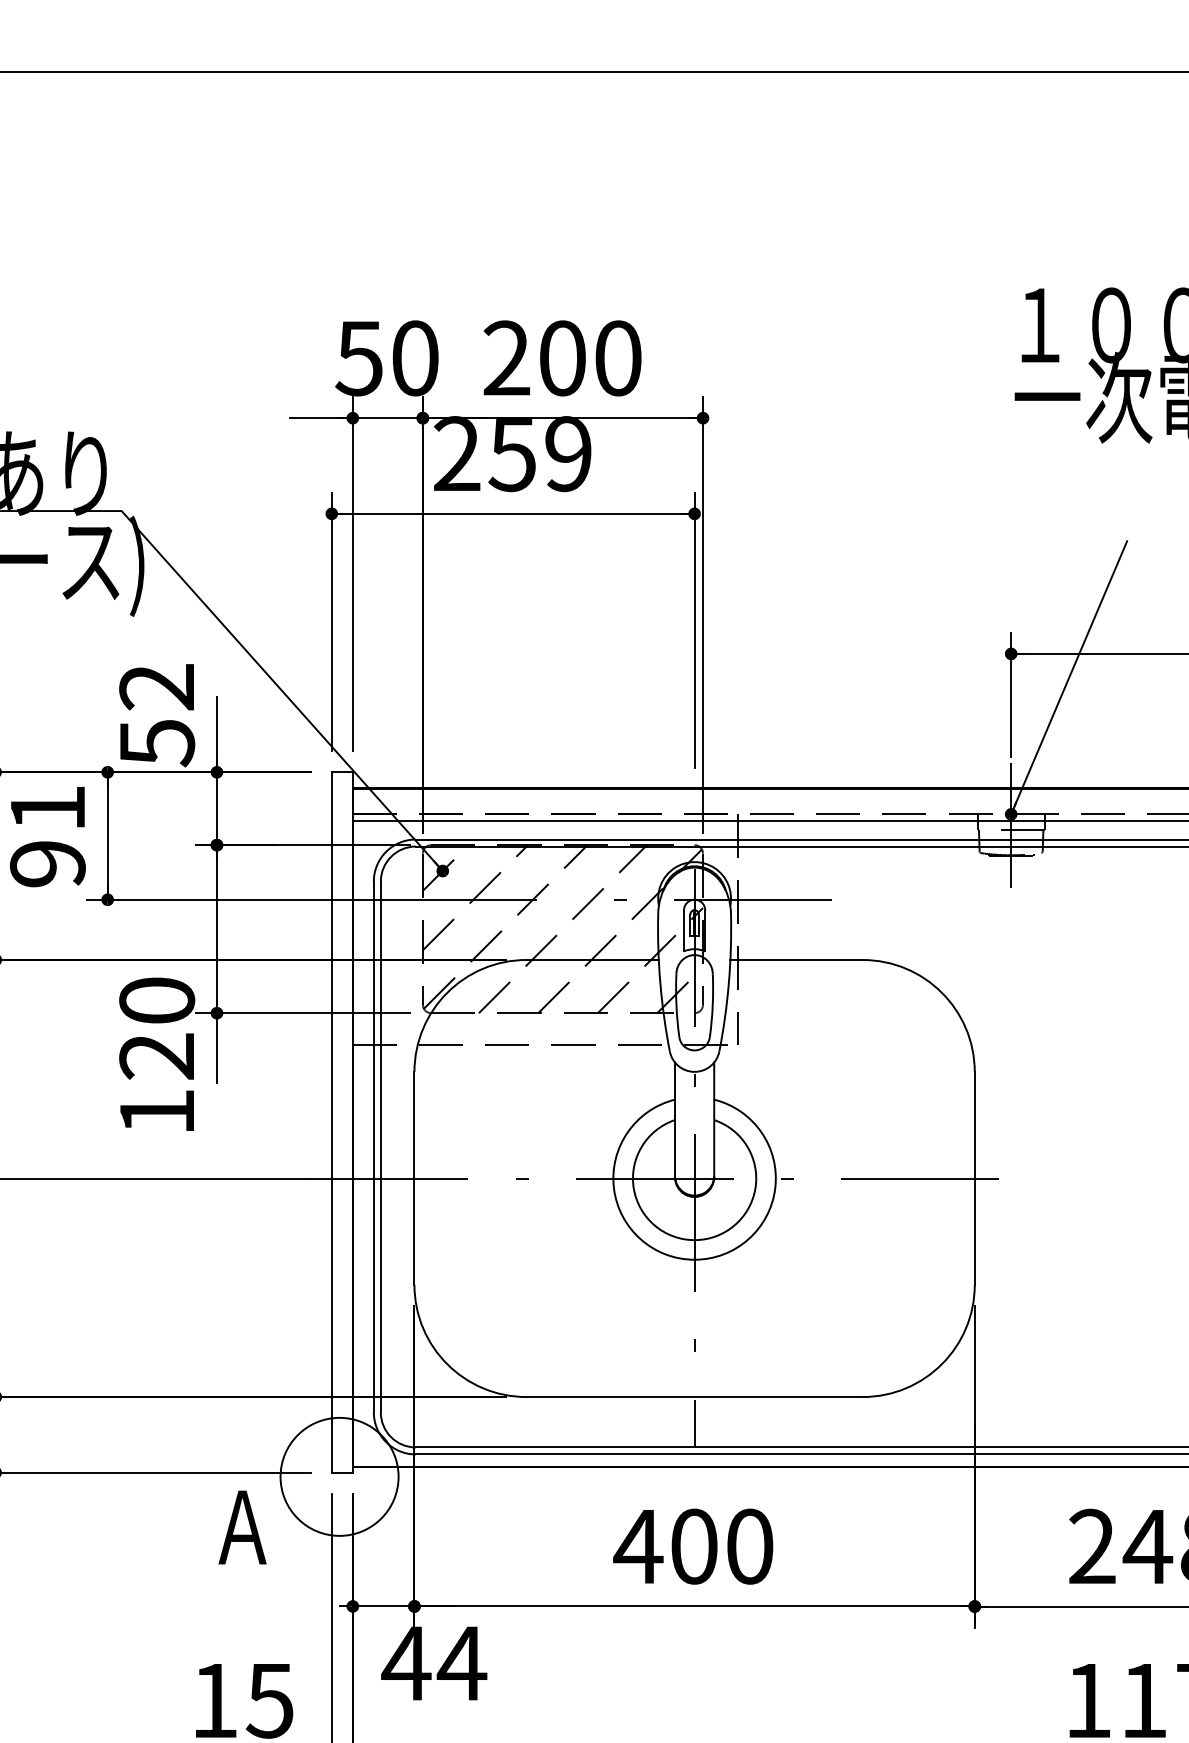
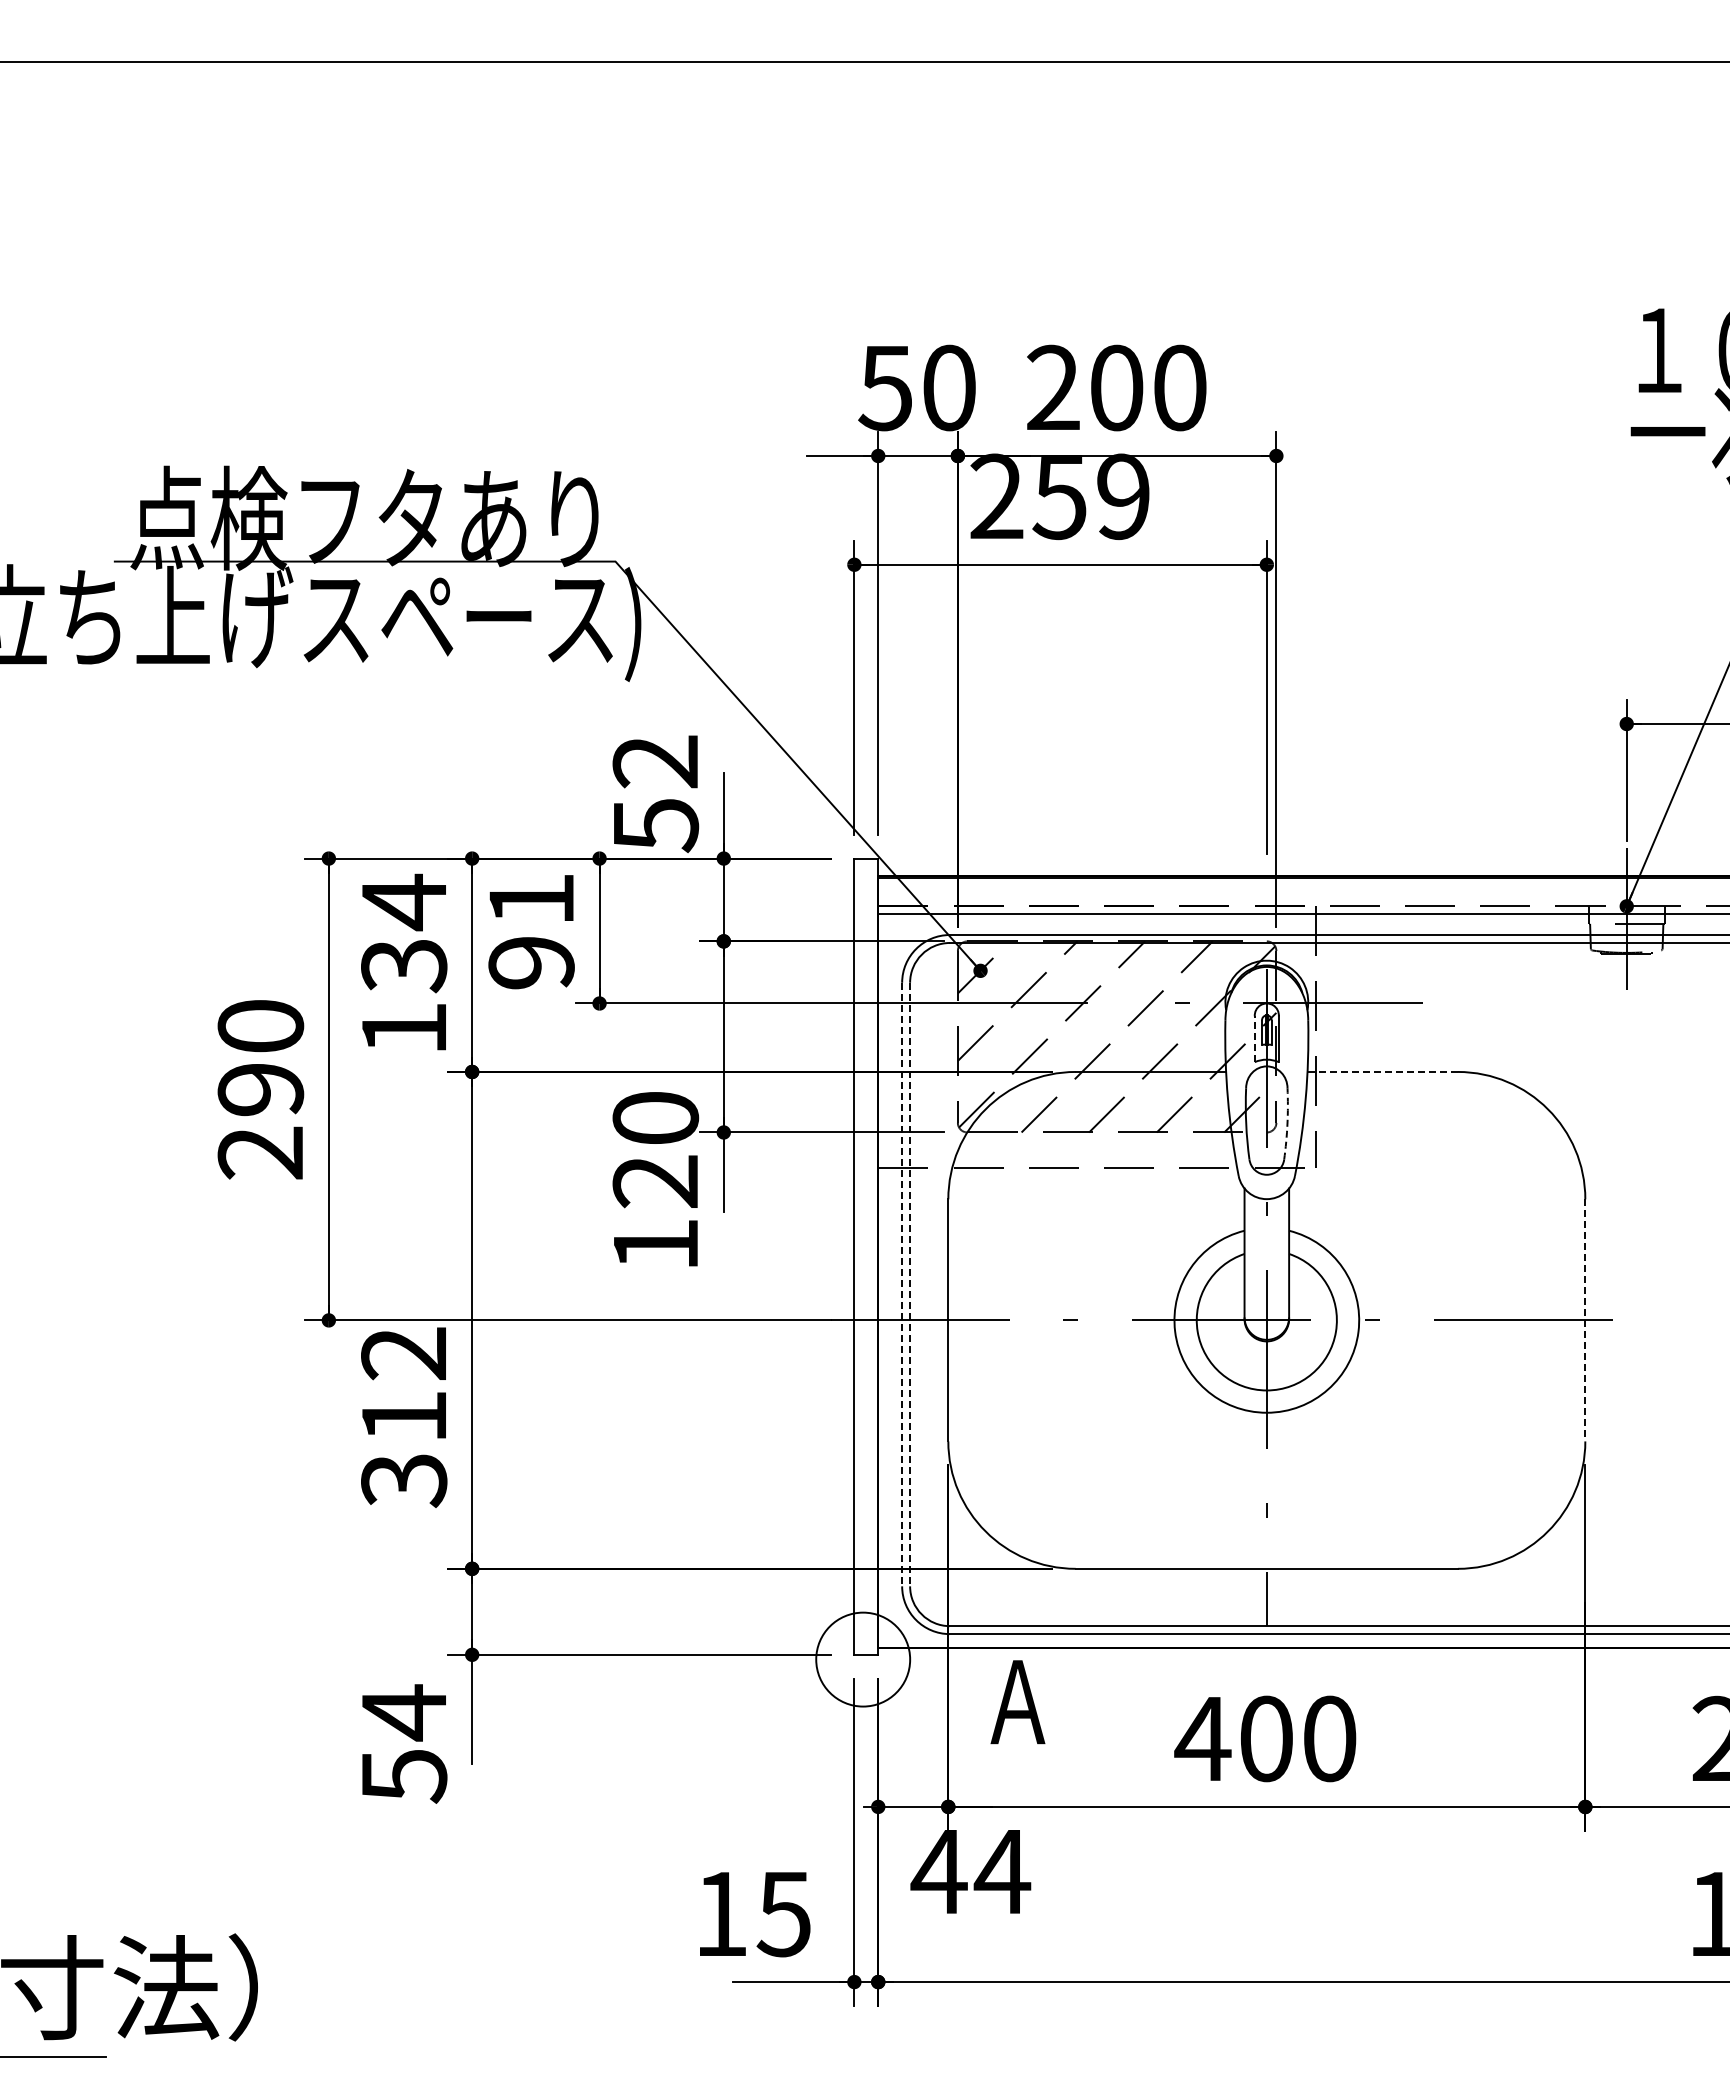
line: (683, 931) -> (1254, 1039), solid -> dashed
line: (797, 959) -> (1383, 1071), solid -> dashed
arc: (712, 1006) -> (1287, 1124), solid -> dashed
line: (374, 1146) -> (902, 1284), solid -> dashed
line: (381, 1146) -> (910, 1284), solid -> dashed
line: (974, 1178) -> (1585, 1320), solid -> dashed
circle: (339, 1476) -> (863, 1659), size x0.7
text: (242, 1527) -> (1017, 1702), moved

